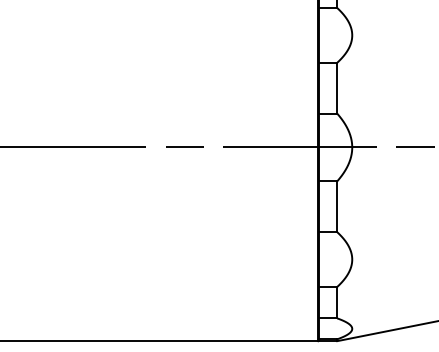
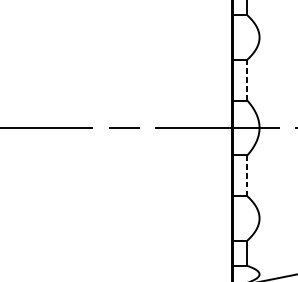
line: (337, 87) -> (247, 79), solid -> dashed
line: (337, 206) -> (247, 175), solid -> dashed

